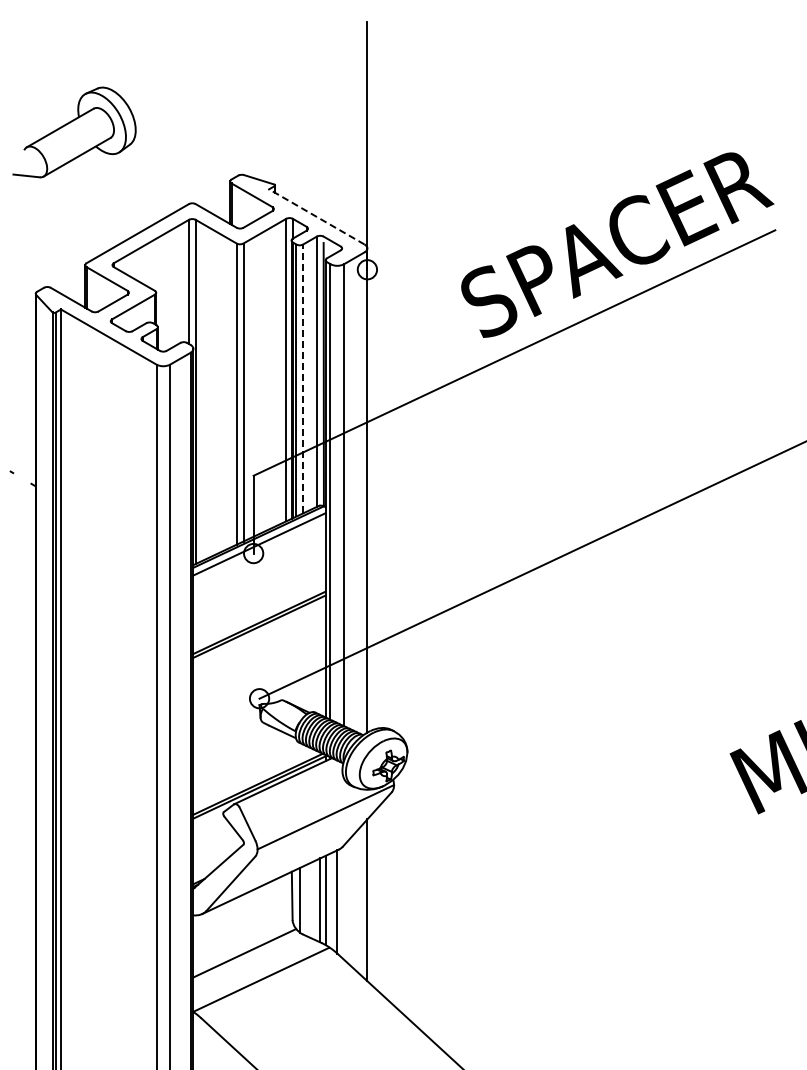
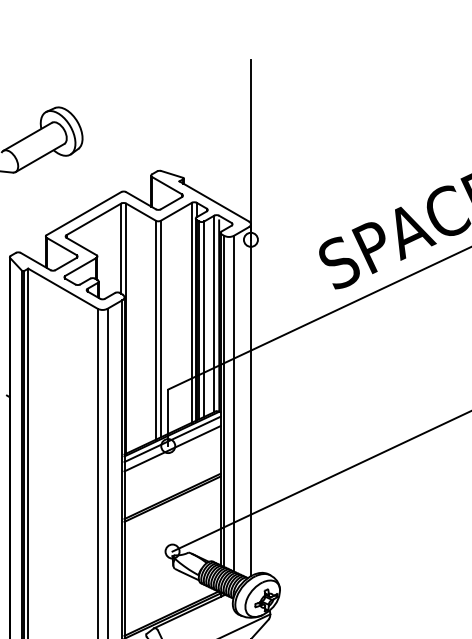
line: (316, 216) -> (213, 201), dashed -> solid
line: (303, 378) -> (204, 318), dashed -> solid
line: (259, 557) -> (172, 448), added

